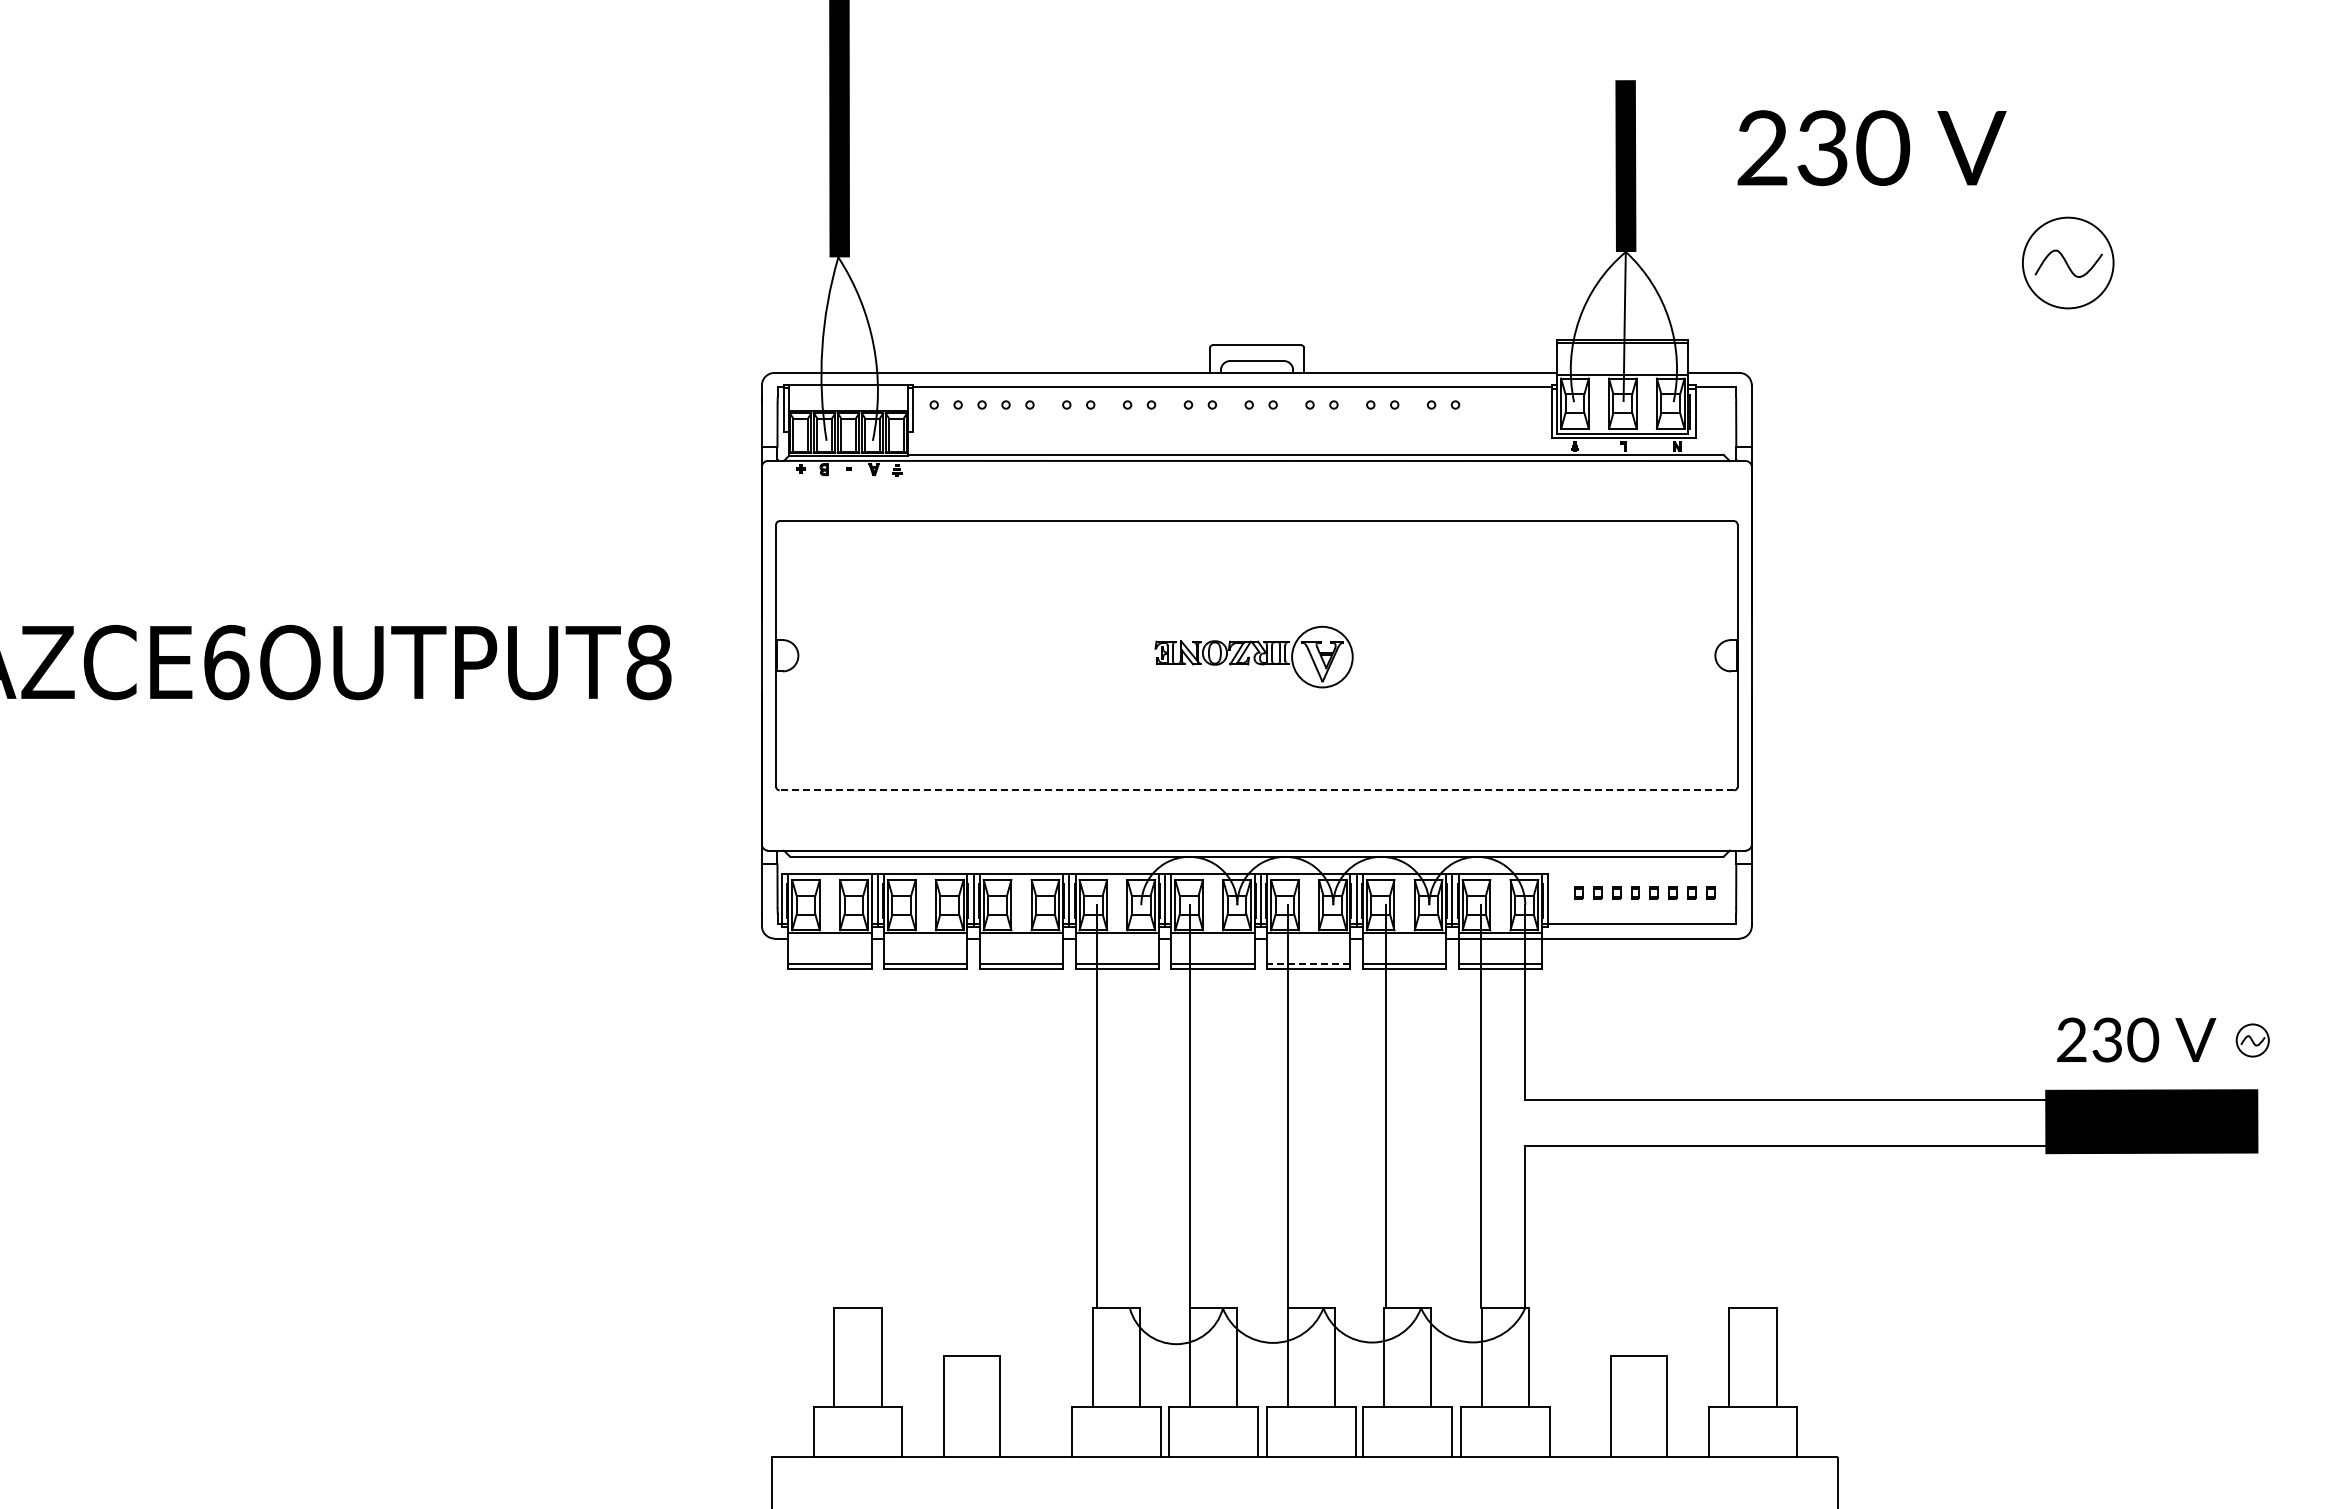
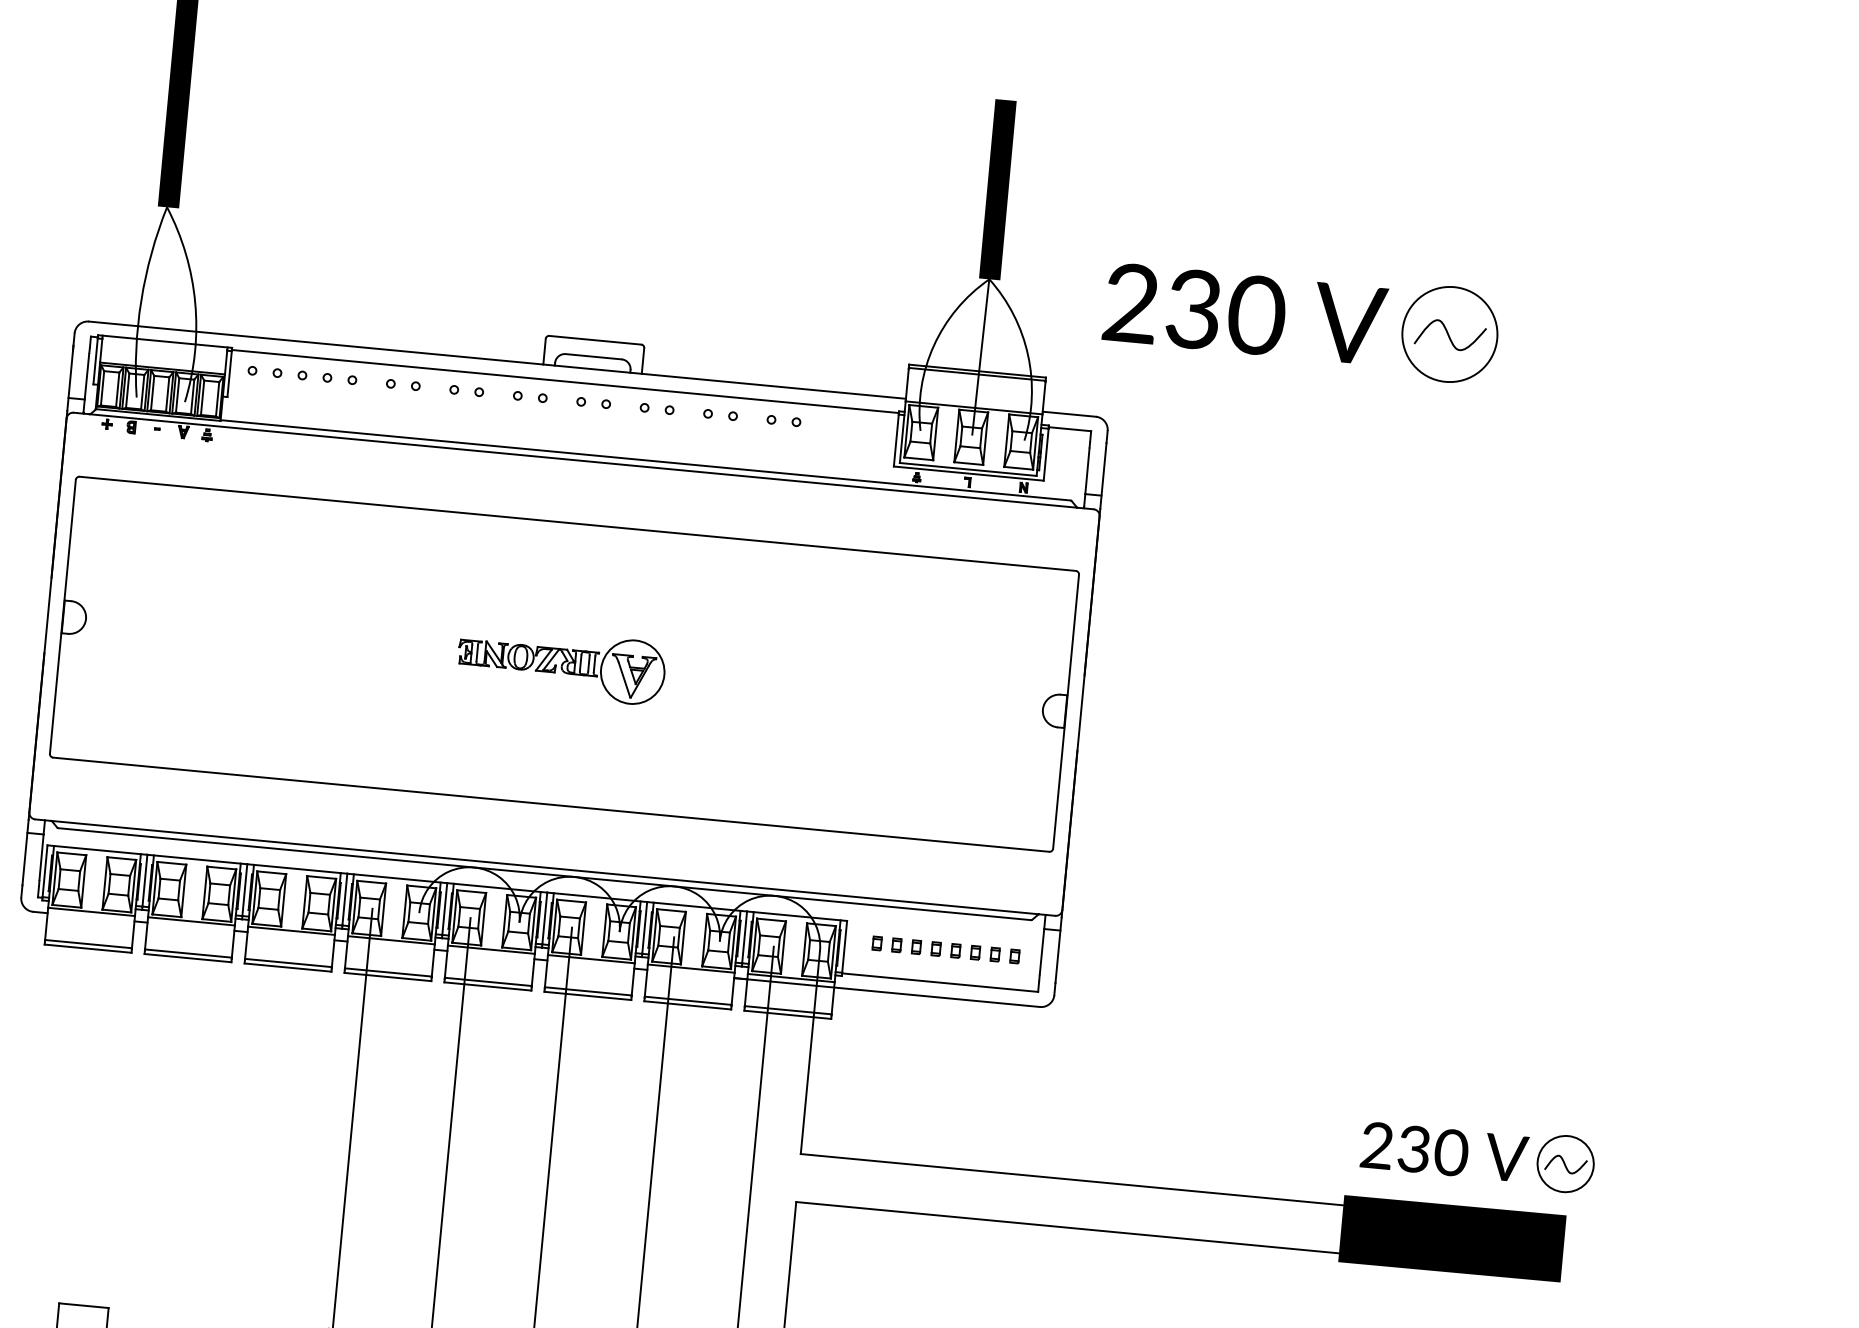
text: (1871, 148) -> (1244, 314), moved
line: (1256, 790) -> (550, 804), dashed -> solid
line: (1308, 964) -> (587, 991), dashed -> solid
part: (2252, 1040) -> (1565, 1164), size x1.67

